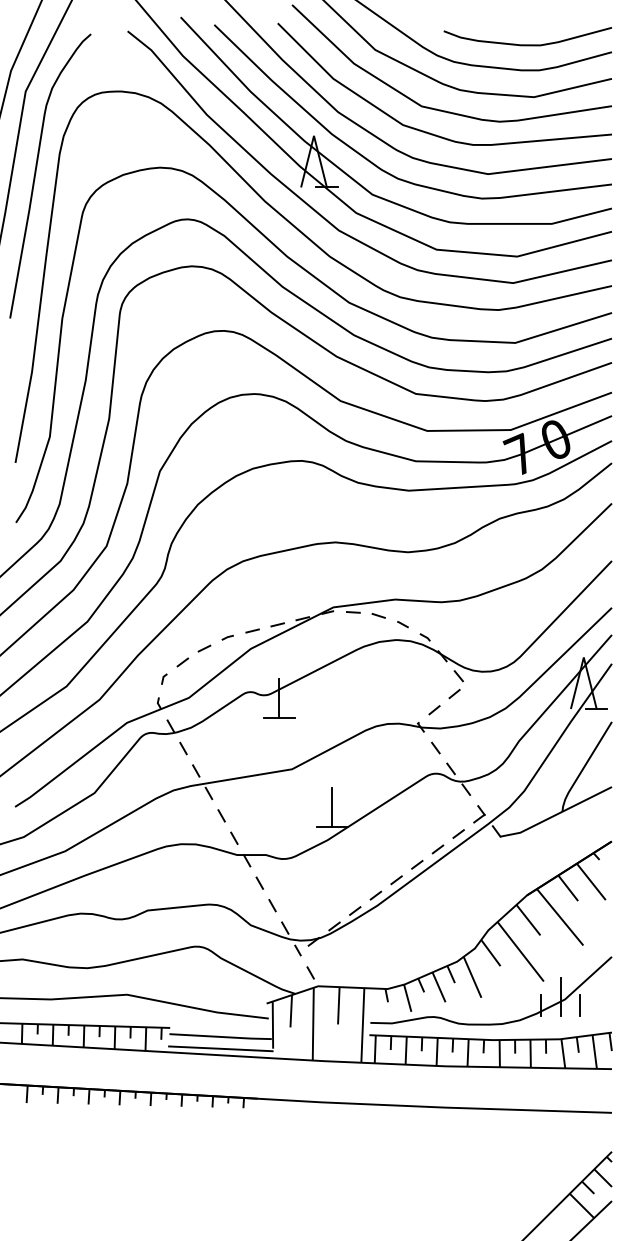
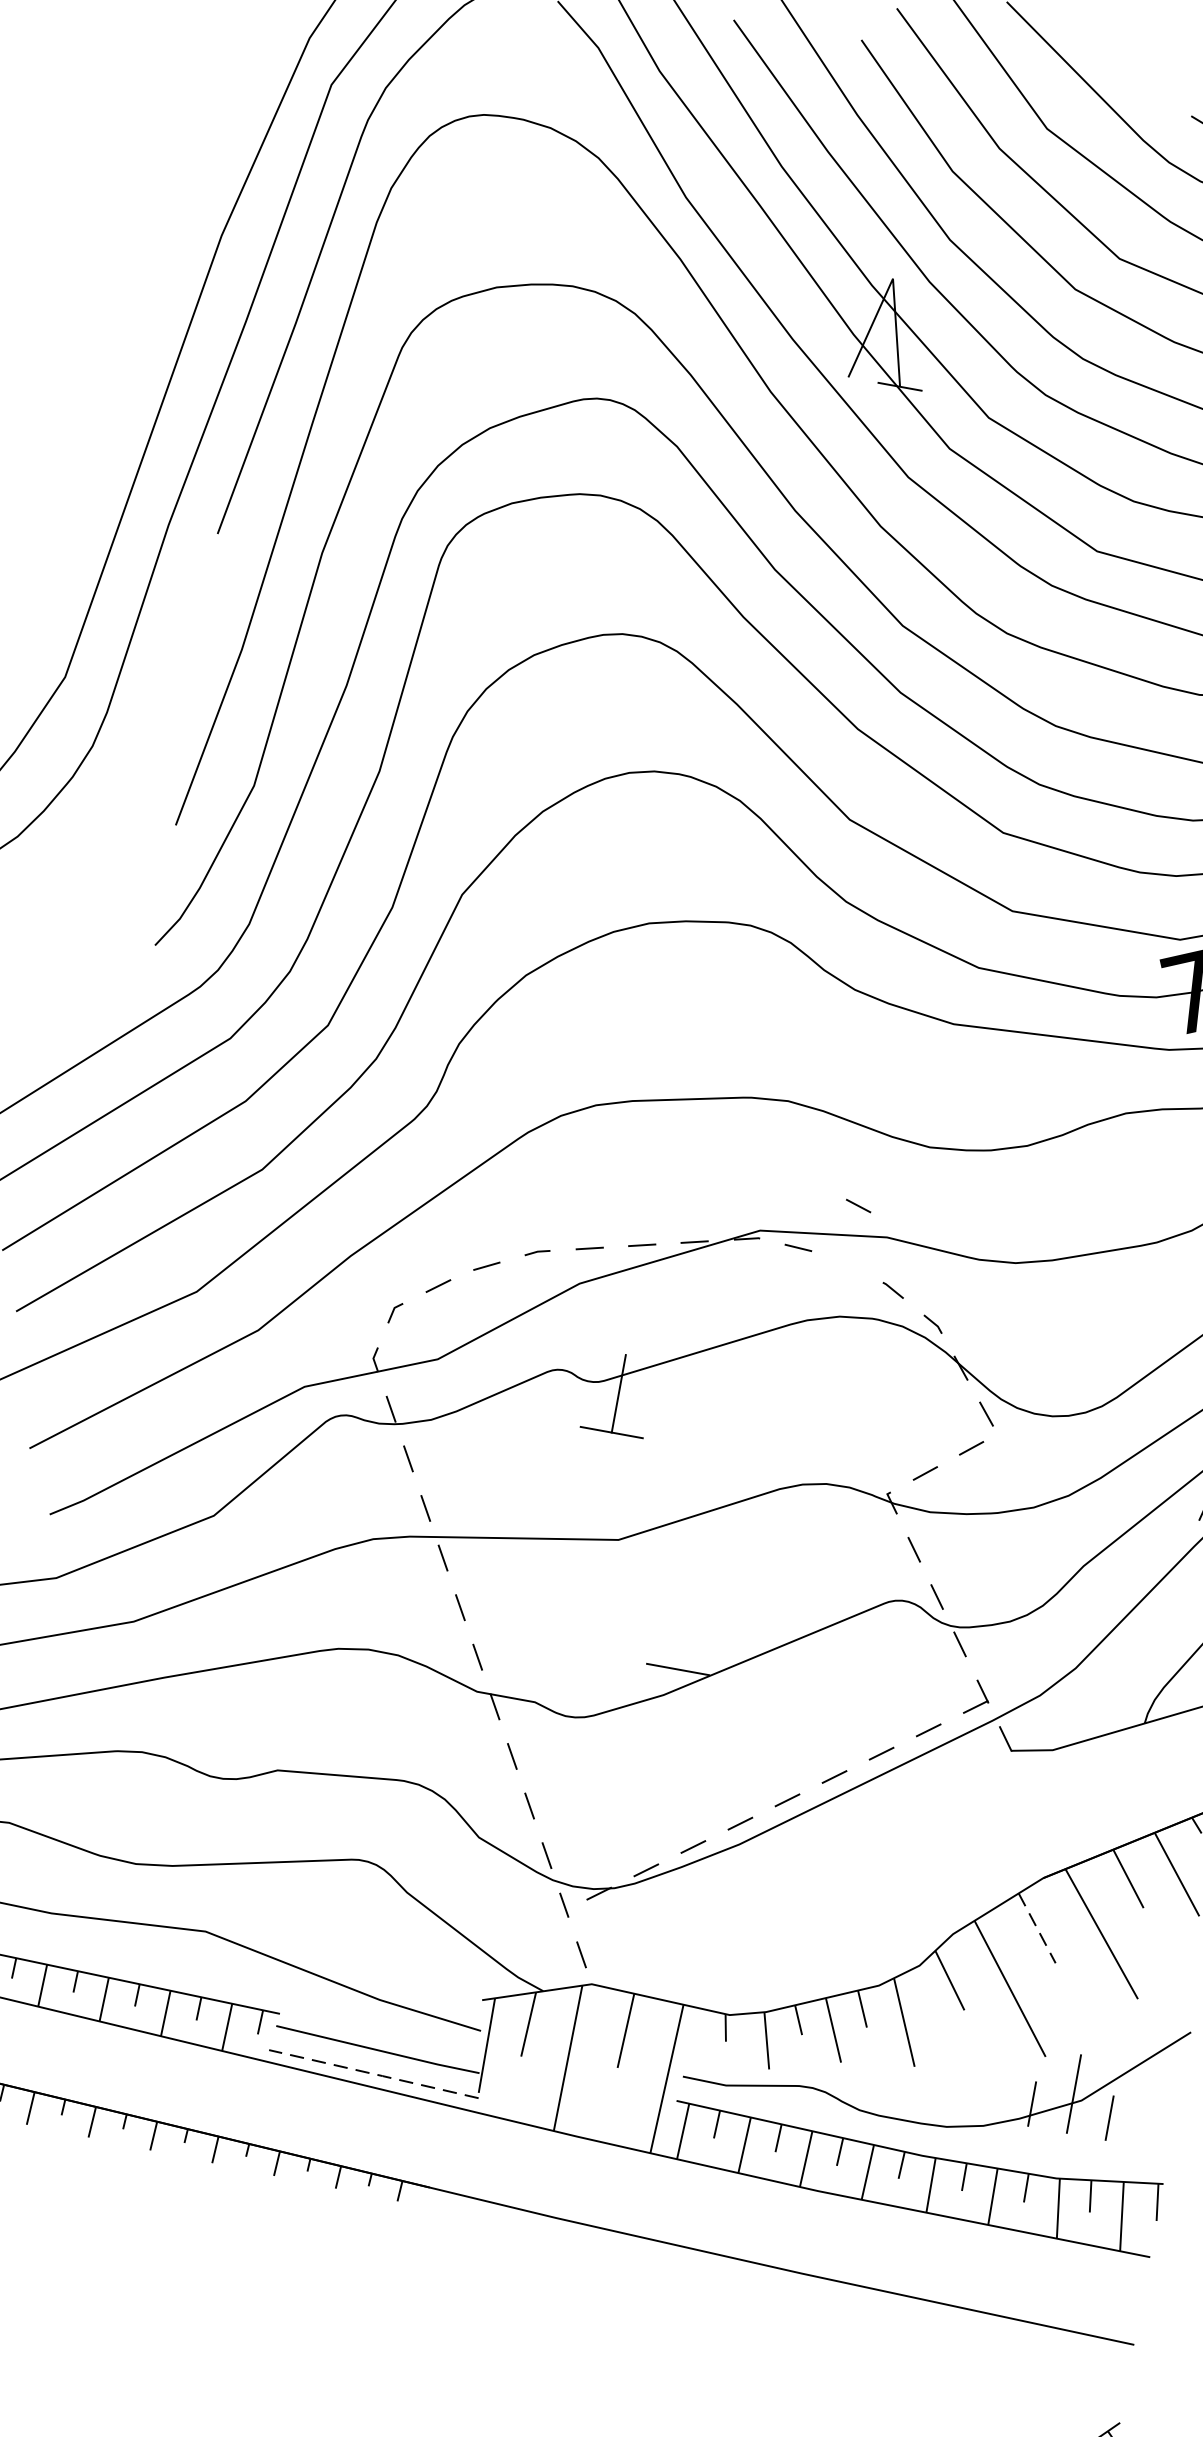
line: (378, 615) -> (858, 1205), moved
line: (332, 806) -> (685, 1629), removed
line: (528, 920) -> (1037, 1929), solid -> dashed
line: (221, 1048) -> (375, 2073), solid -> dashed

